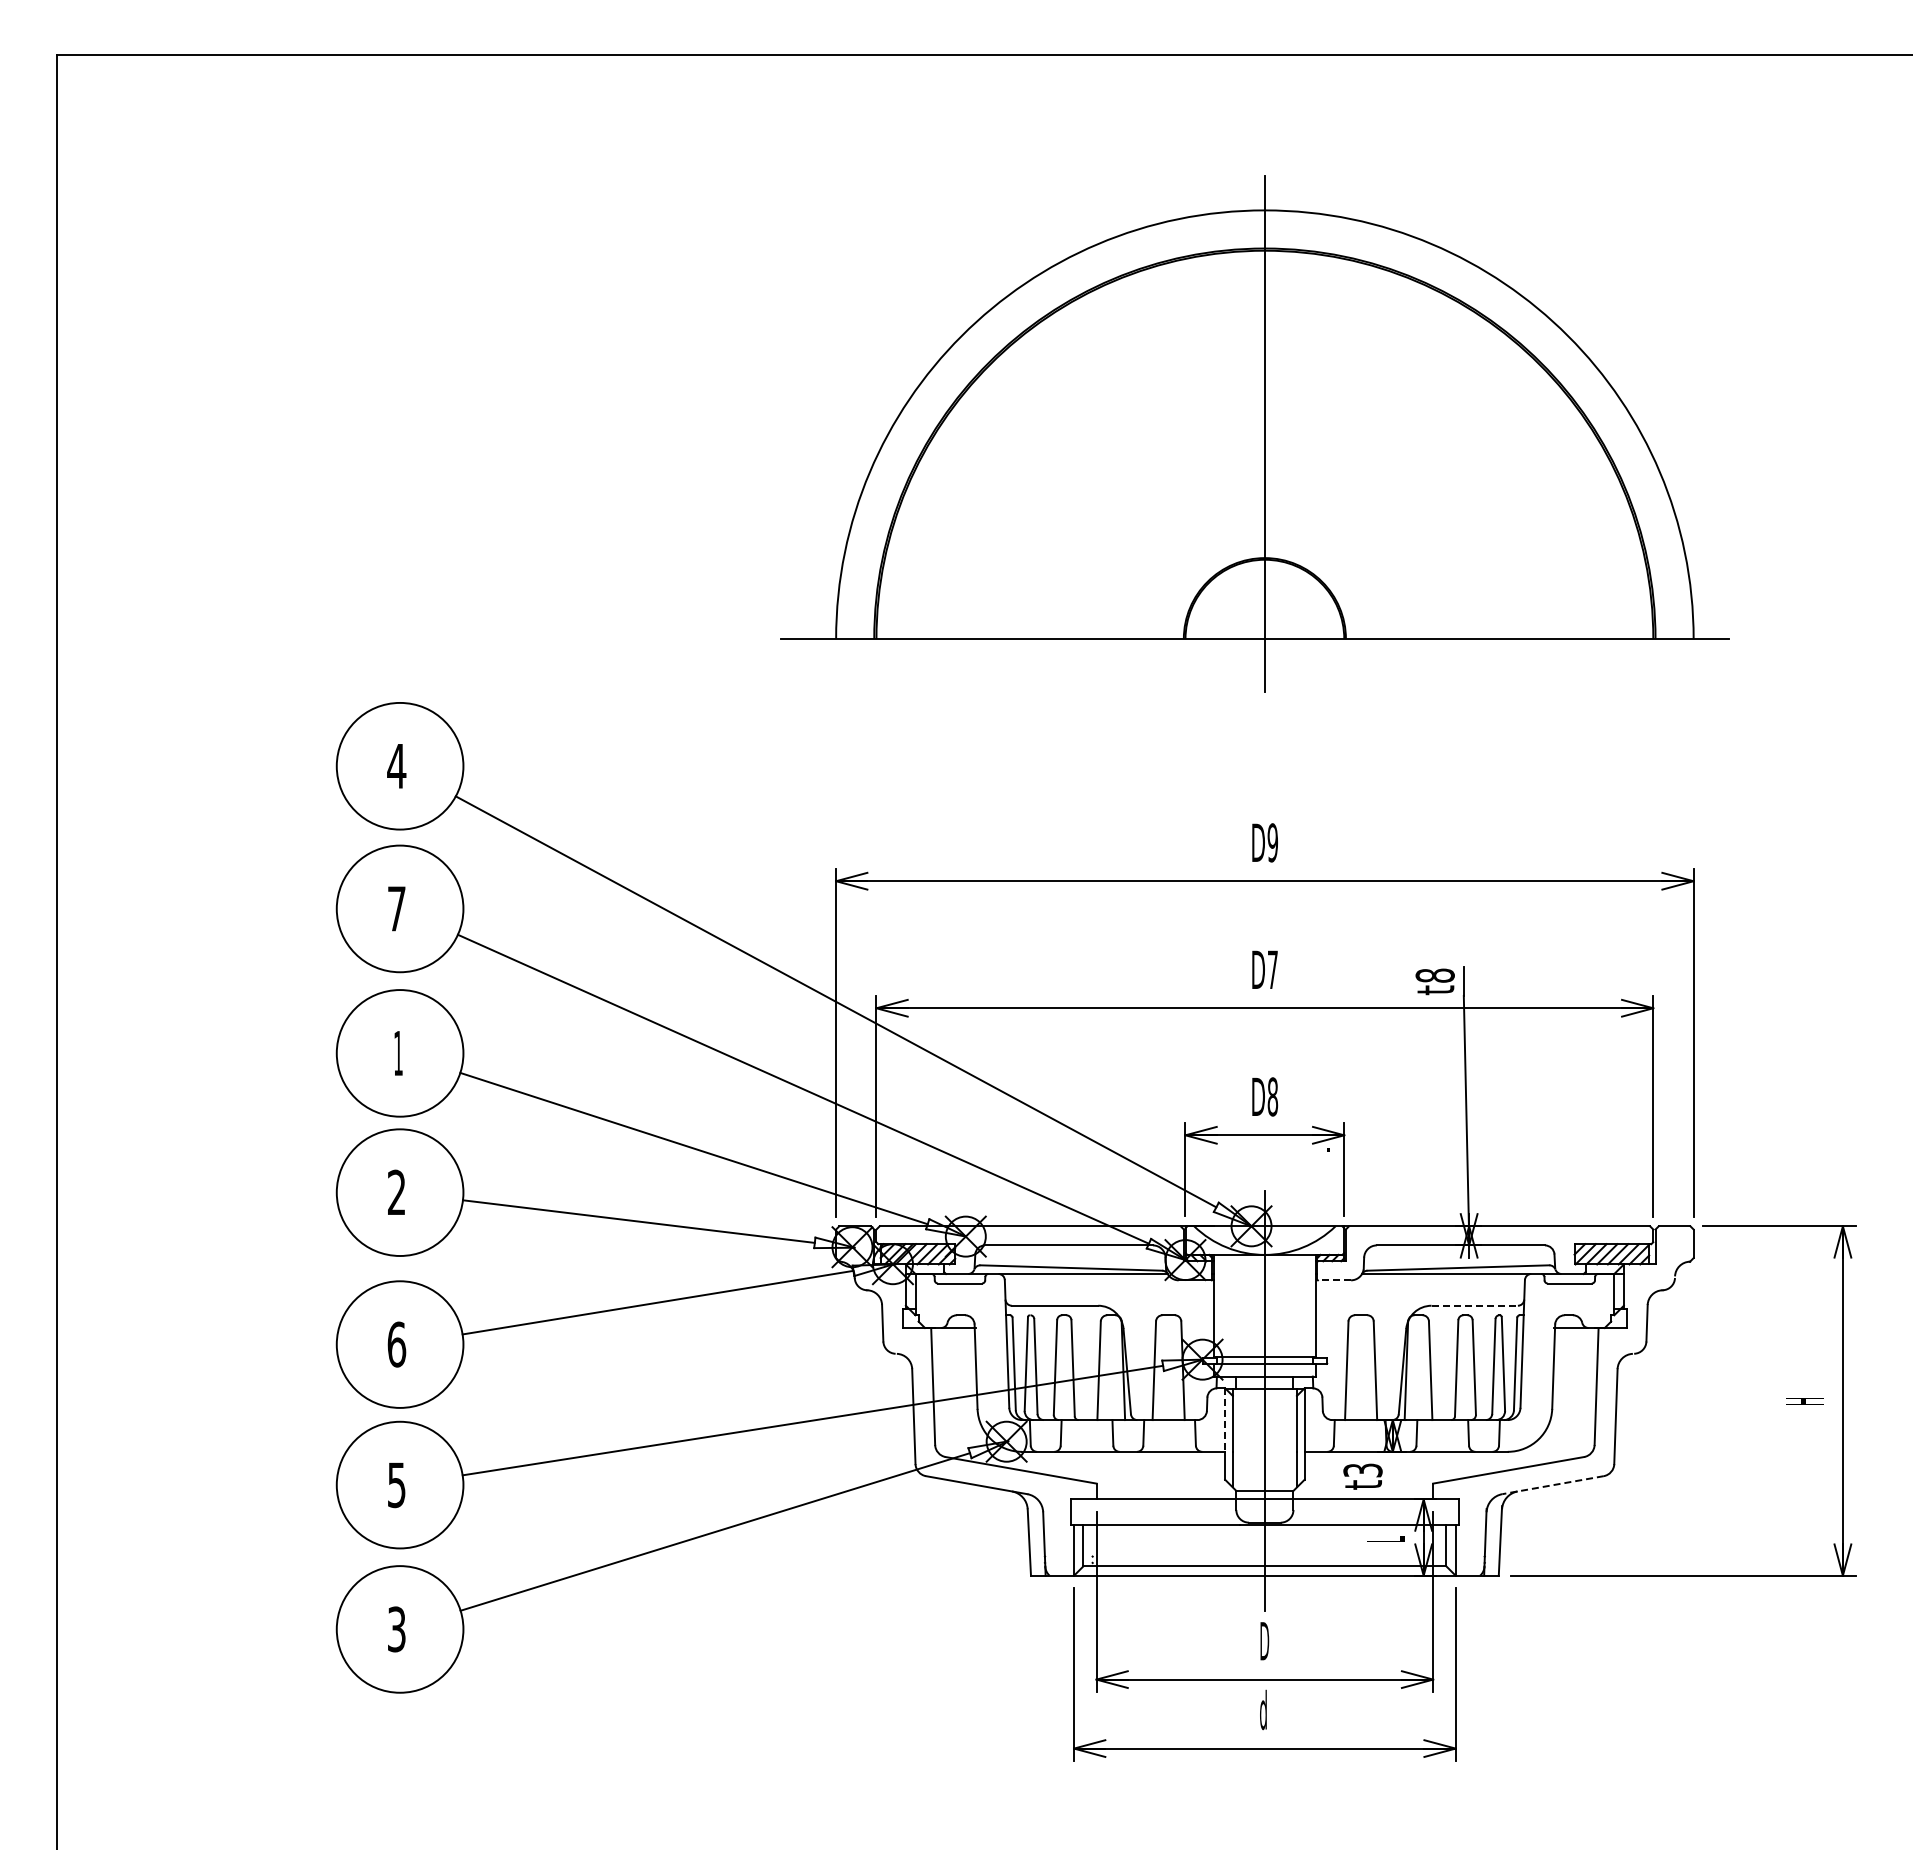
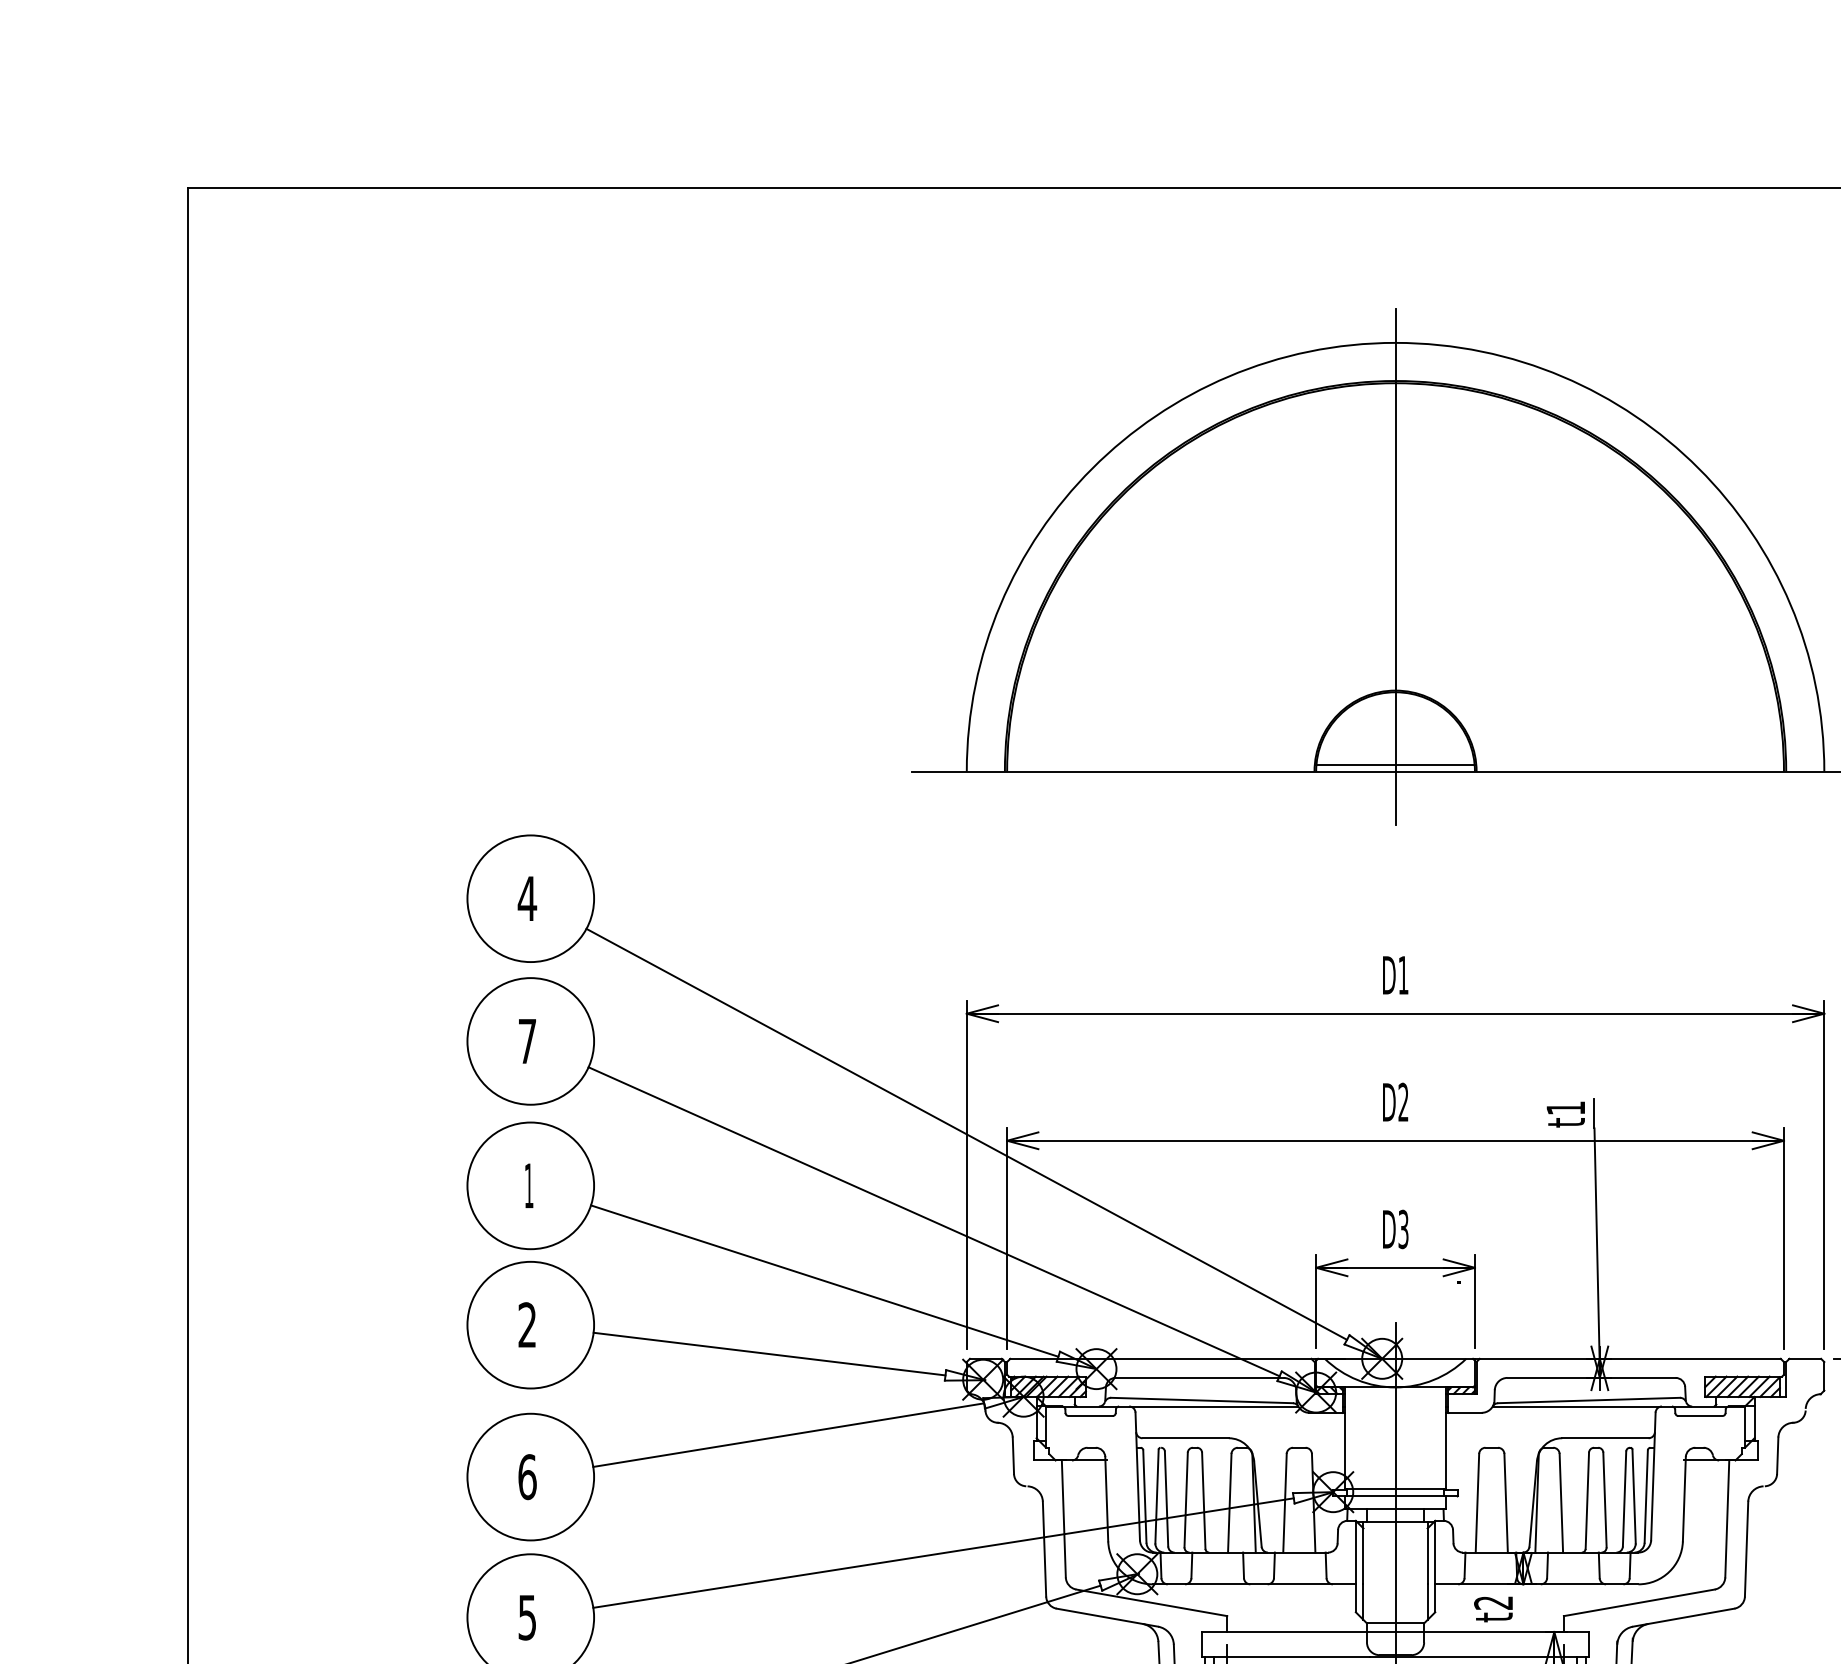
line: (1264, 632) -> (1395, 765), added
text: (1272, 842) -> (1403, 975), D9 -> D1
text: (1272, 969) -> (1403, 1102), D7 -> D2
text: (1434, 975) -> (1565, 1108), t8 -> t1
text: (1272, 1096) -> (1403, 1229), D8 -> D3
line: (1333, 1280) -> (1464, 1413), dashed -> solid
line: (1475, 1305) -> (1606, 1438), dashed -> solid
line: (1225, 1420) -> (1356, 1553), dashed -> solid
text: (1362, 1470) -> (1493, 1603), t3 -> t2
line: (1553, 1485) -> (1684, 1618), dashed -> solid

